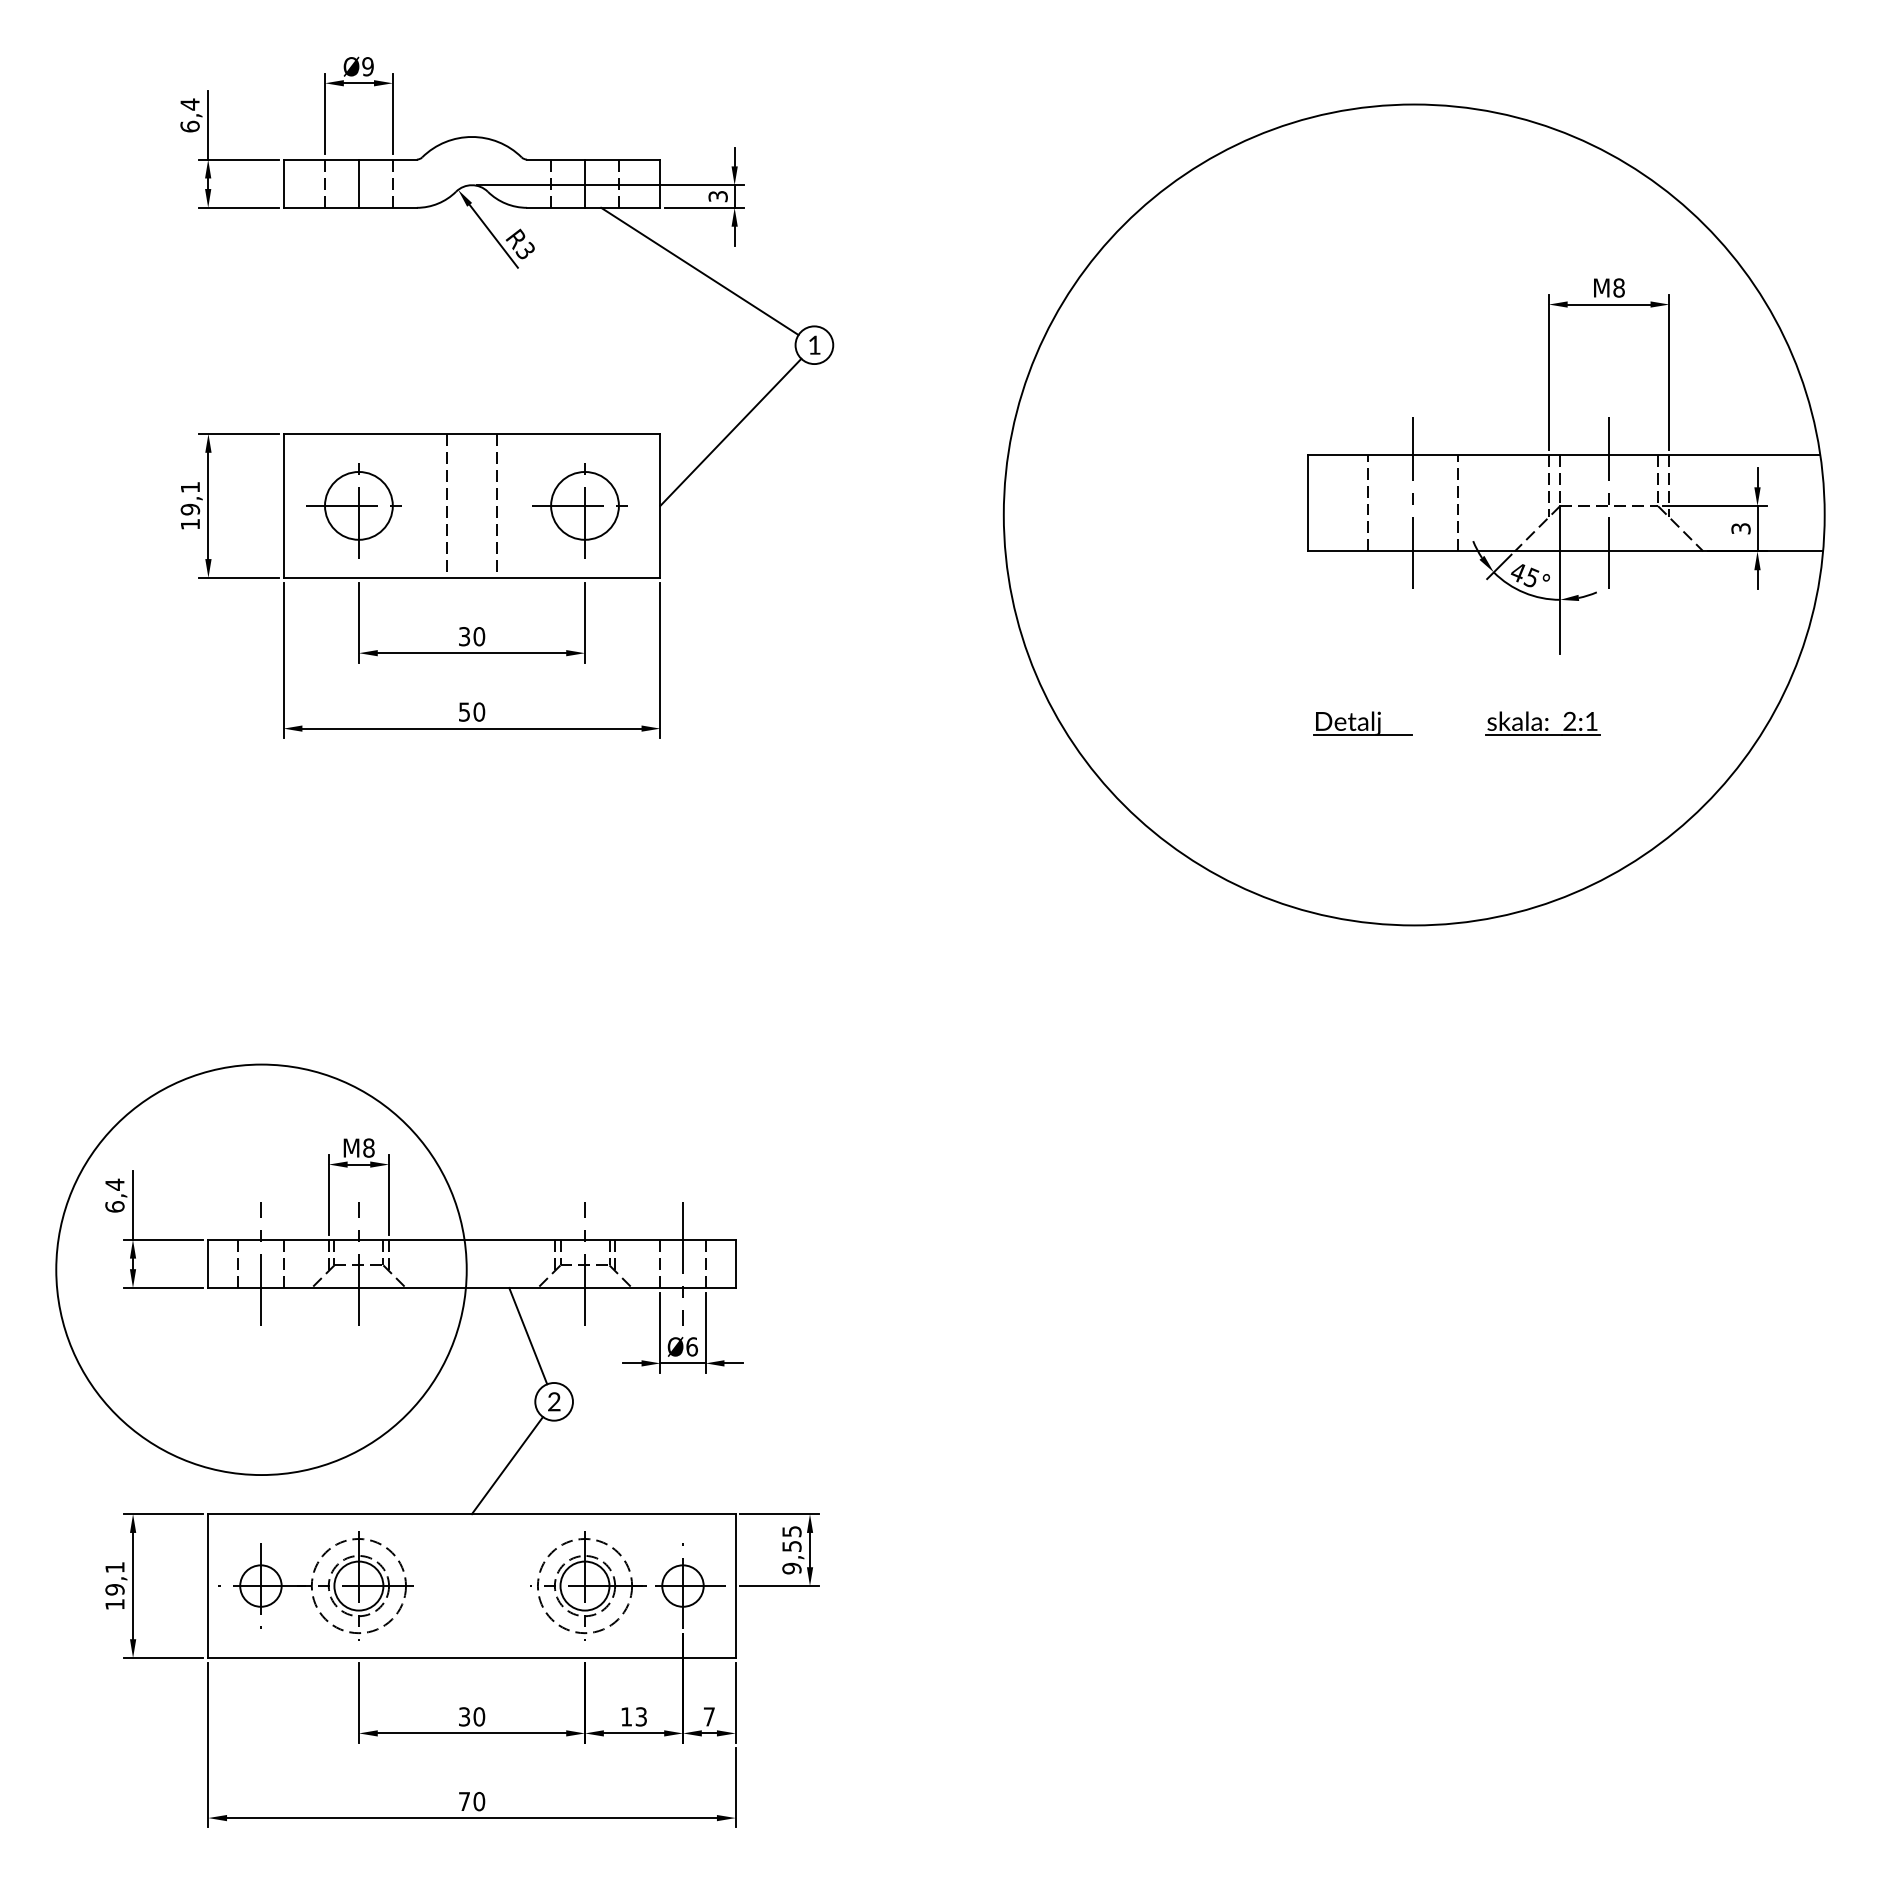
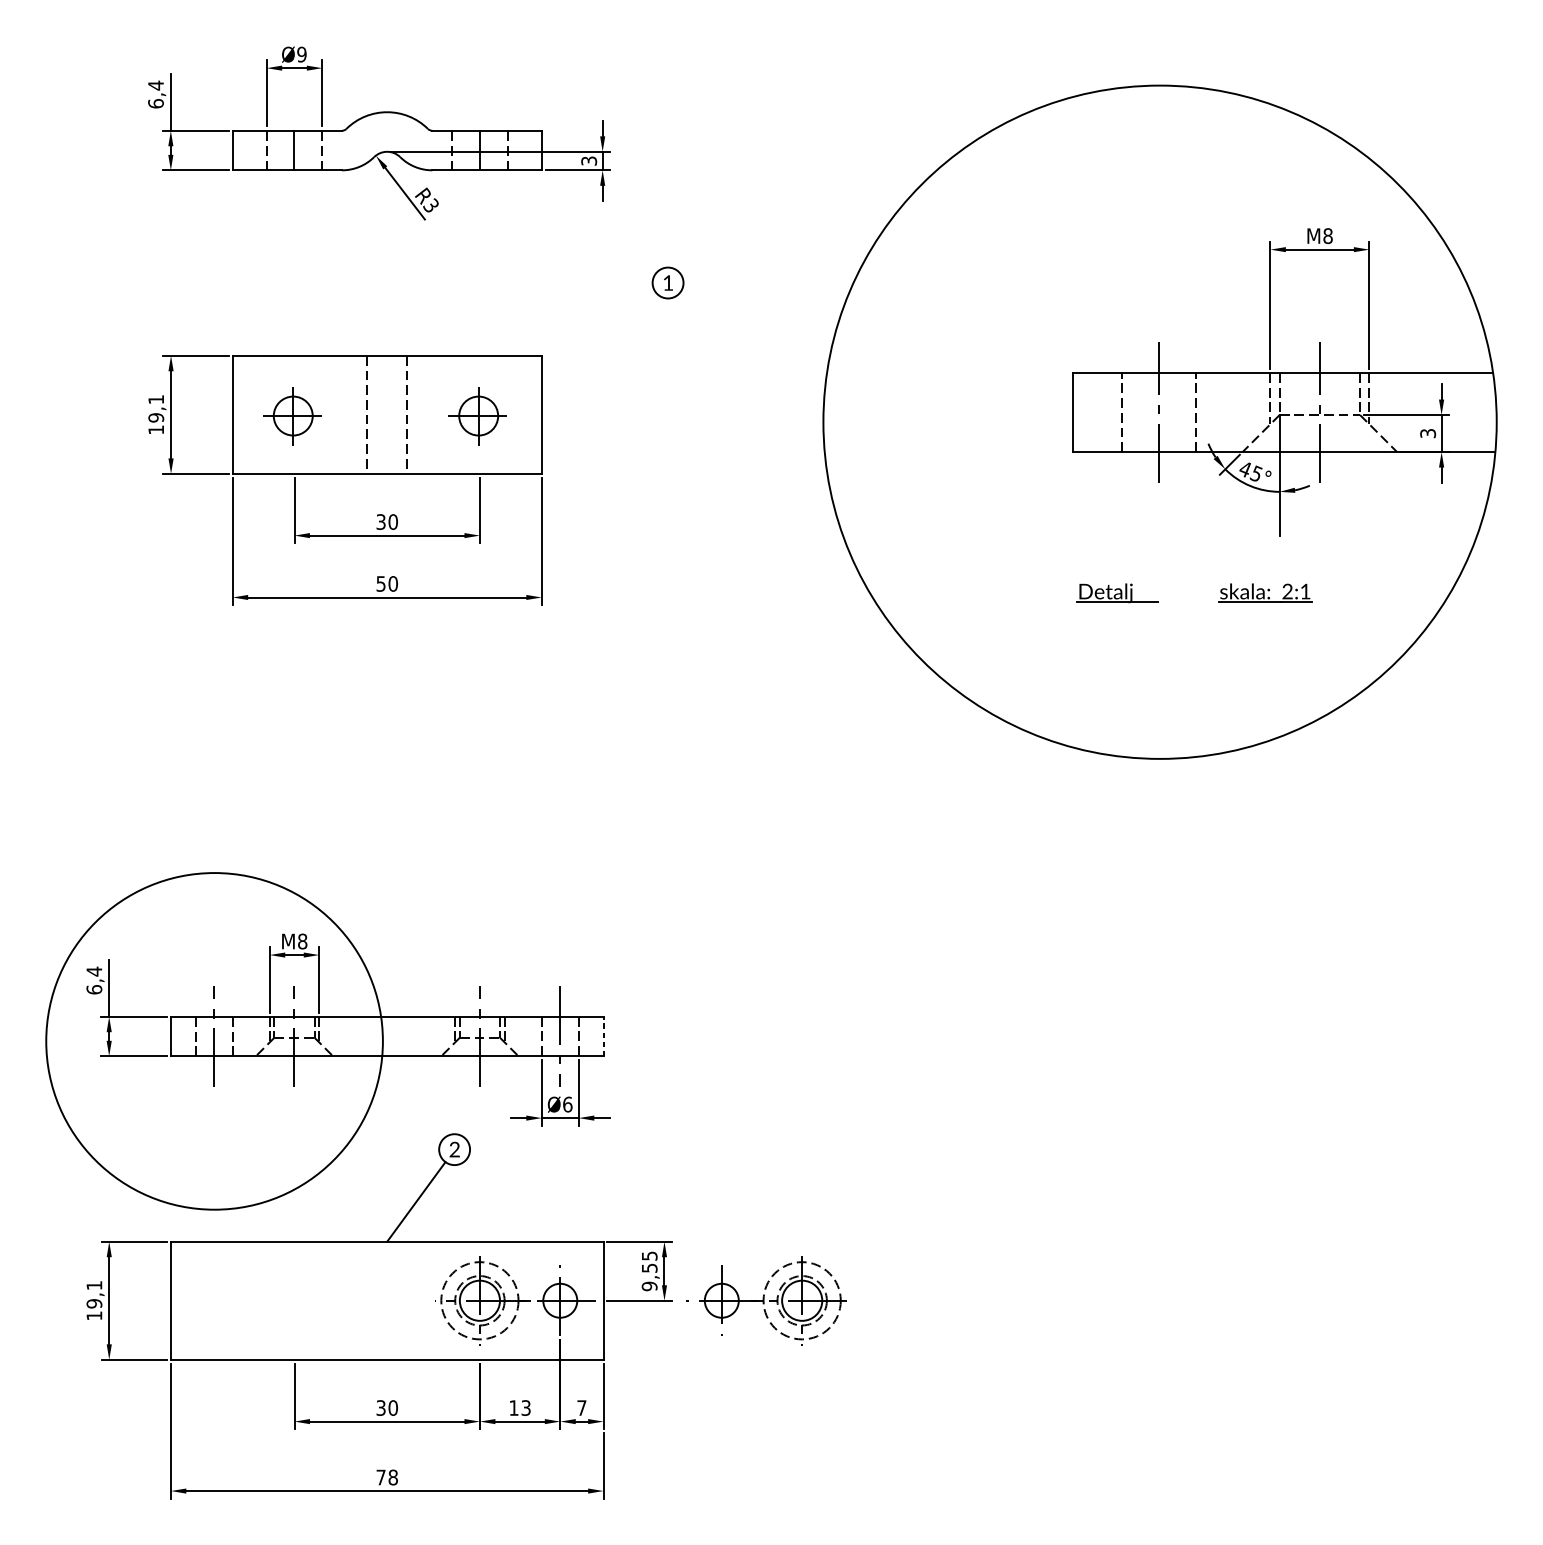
line: (699, 271) -> (573, 222), removed
line: (730, 431) -> (599, 353), removed
part: (353, 510) -> (290, 418), size x0.7
part: (579, 510) -> (475, 418), size x0.7
line: (735, 1263) -> (603, 1036), solid -> dashed
line: (528, 1336) -> (433, 1096), removed
part: (315, 1585) -> (766, 1300), moved
text: (479, 1801) -> (393, 1477), 70 -> 78

